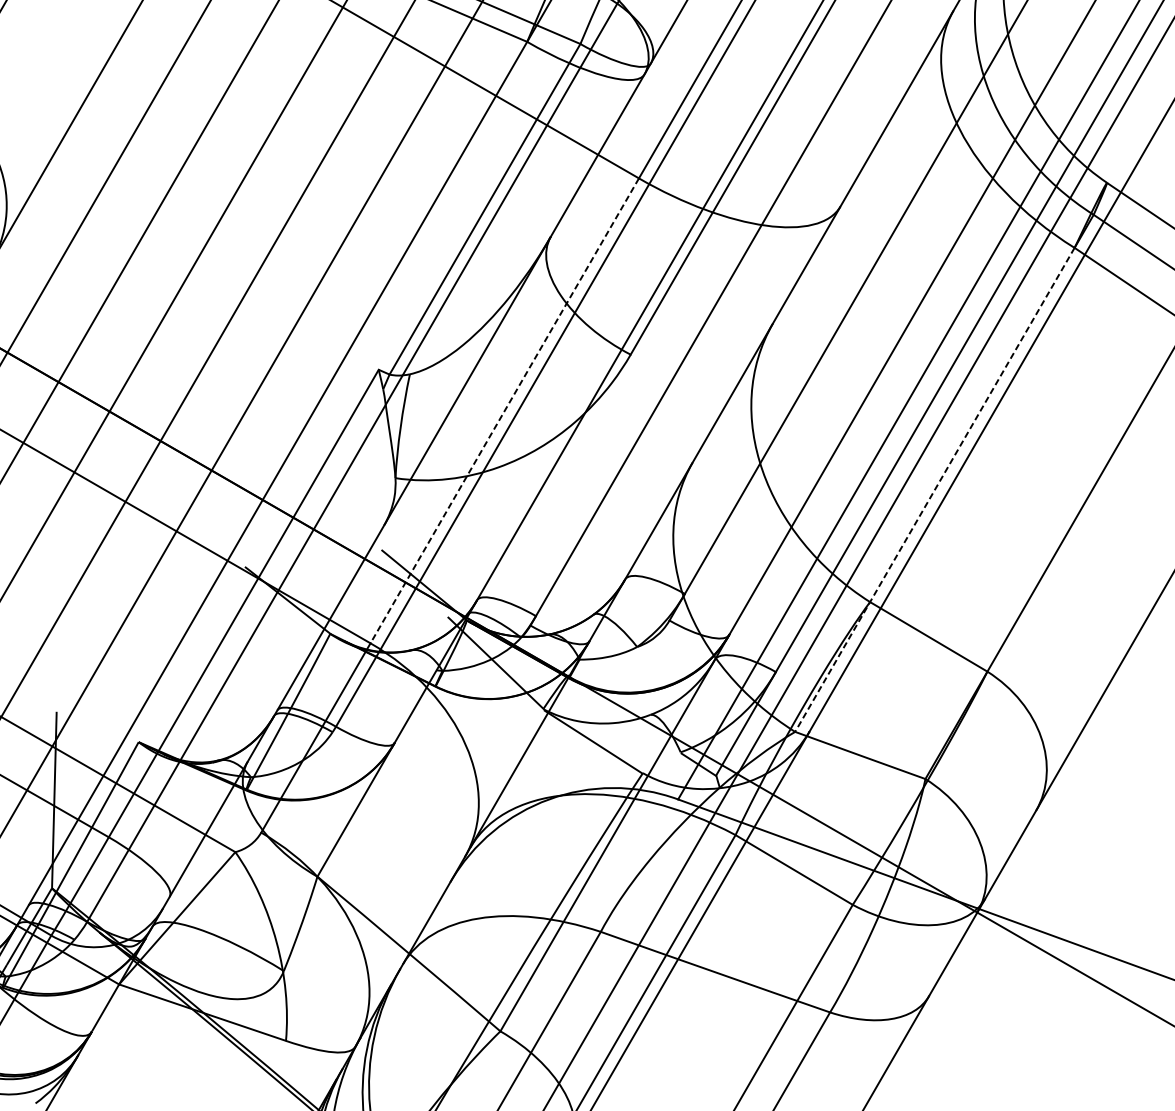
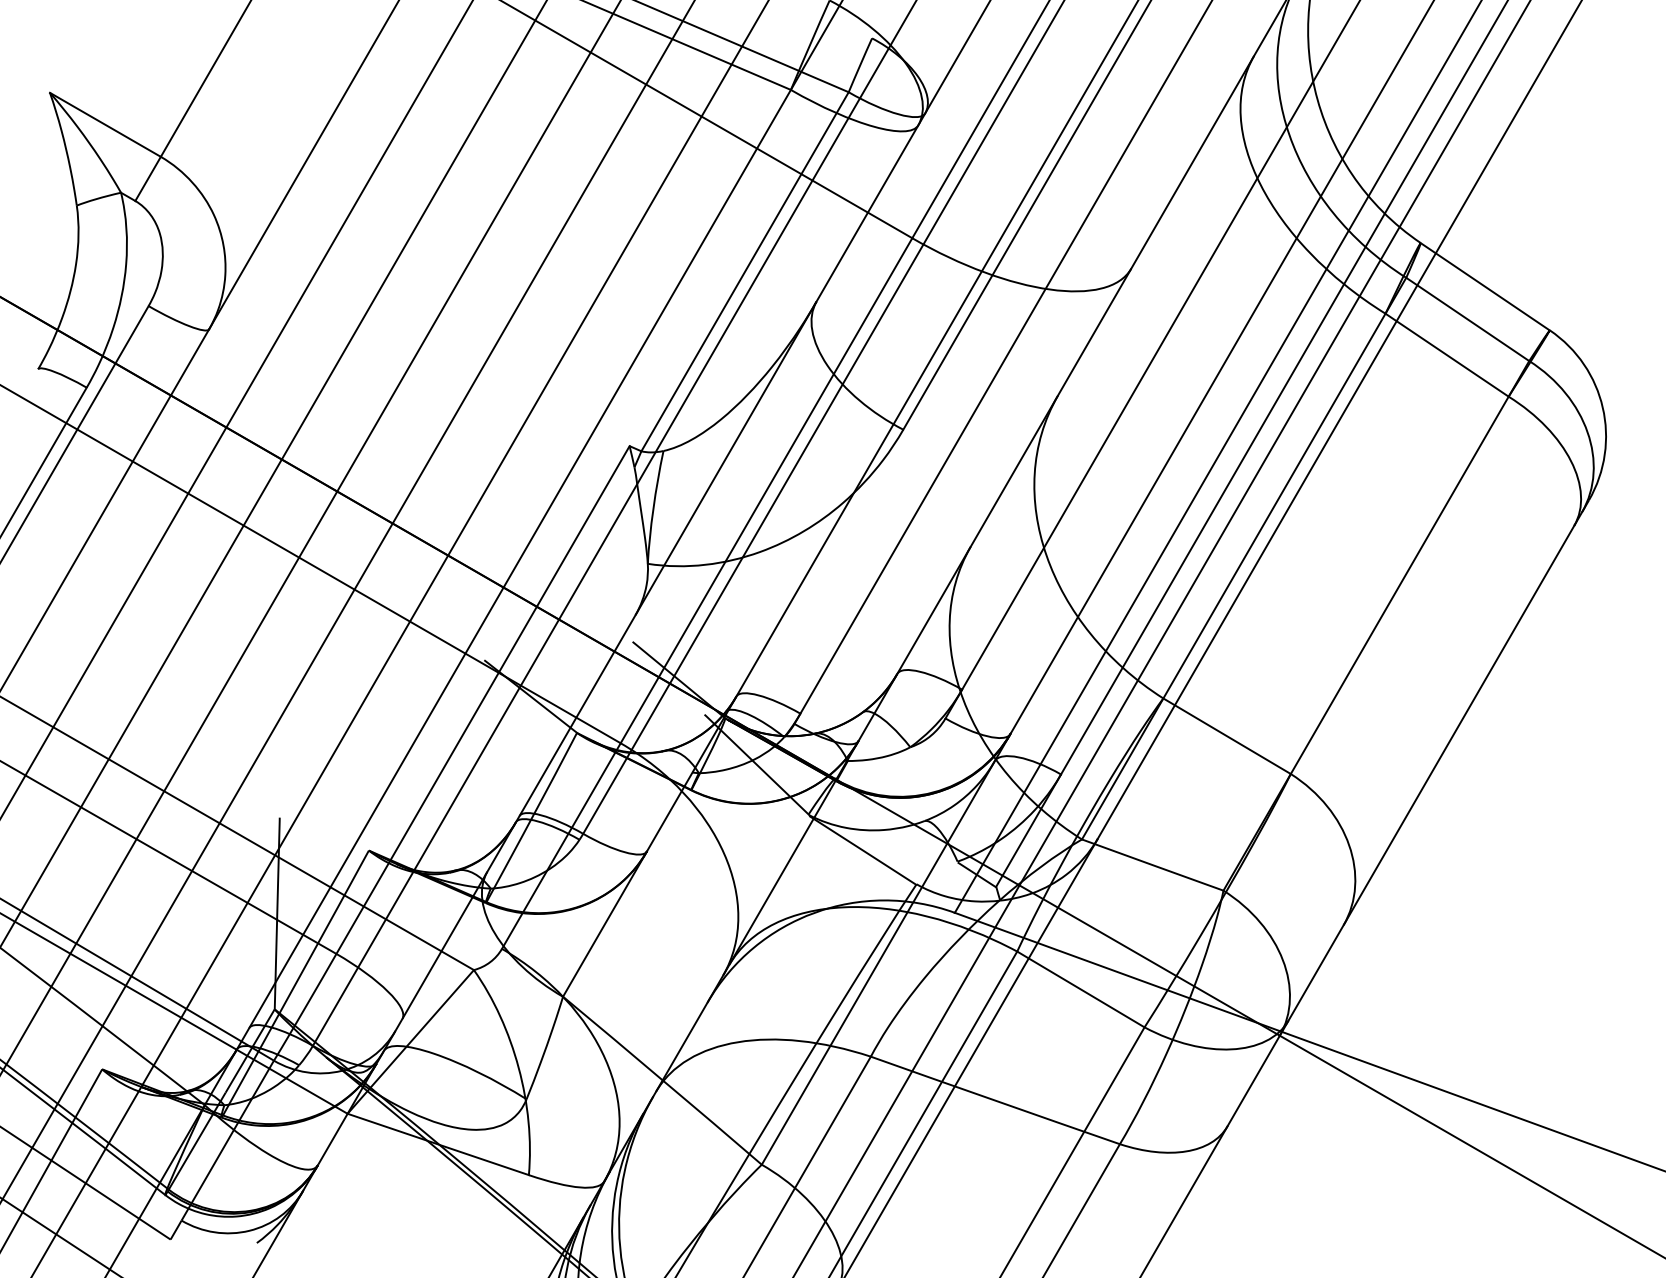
line: (504, 410) -> (766, 490), dashed -> solid
line: (934, 489) -> (1233, 576), dashed -> solid

